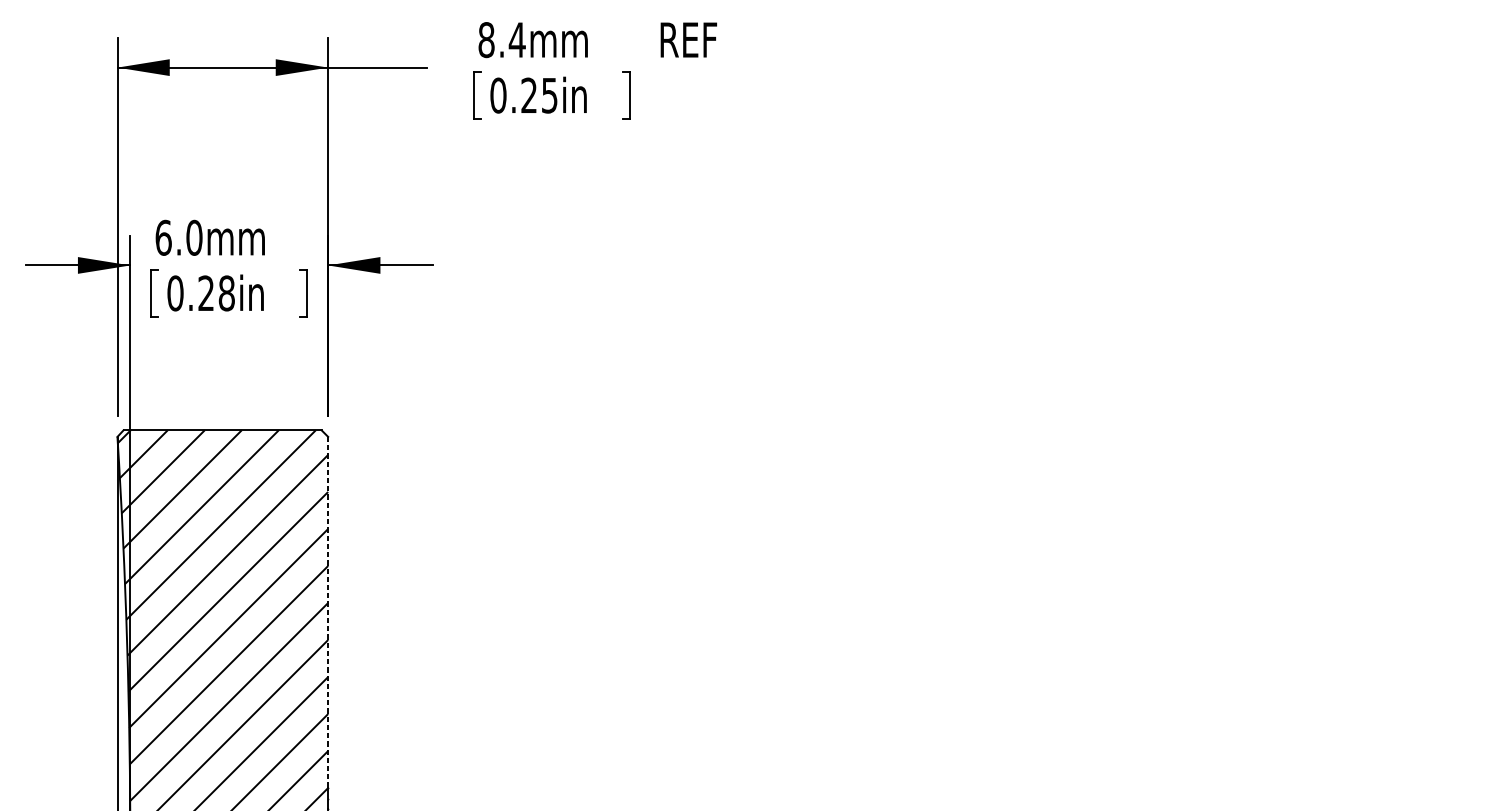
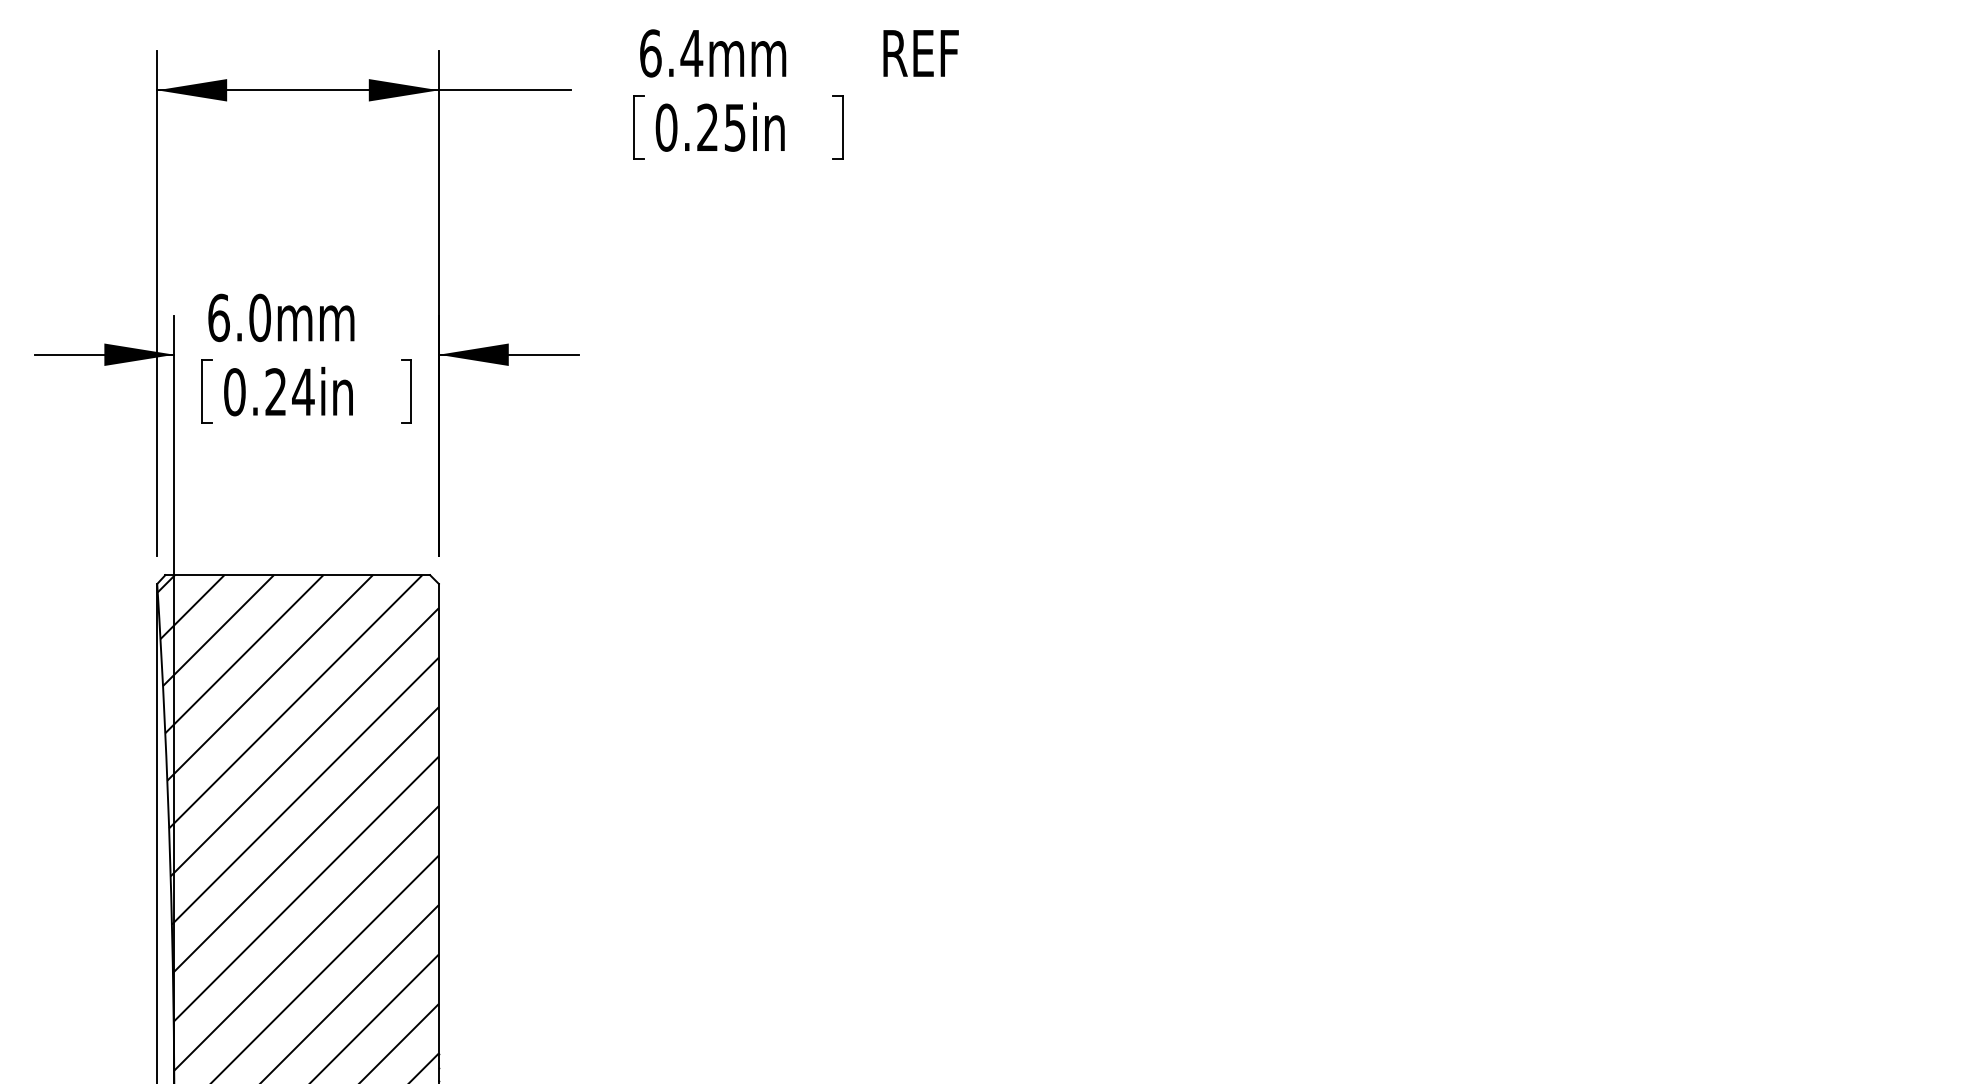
text: (486, 40) -> (650, 53), 8.4mm -> 6.4mm
text: (226, 293) -> (303, 392), 0.28in -> 0.24in
line: (327, 612) -> (438, 818), dashed -> solid

